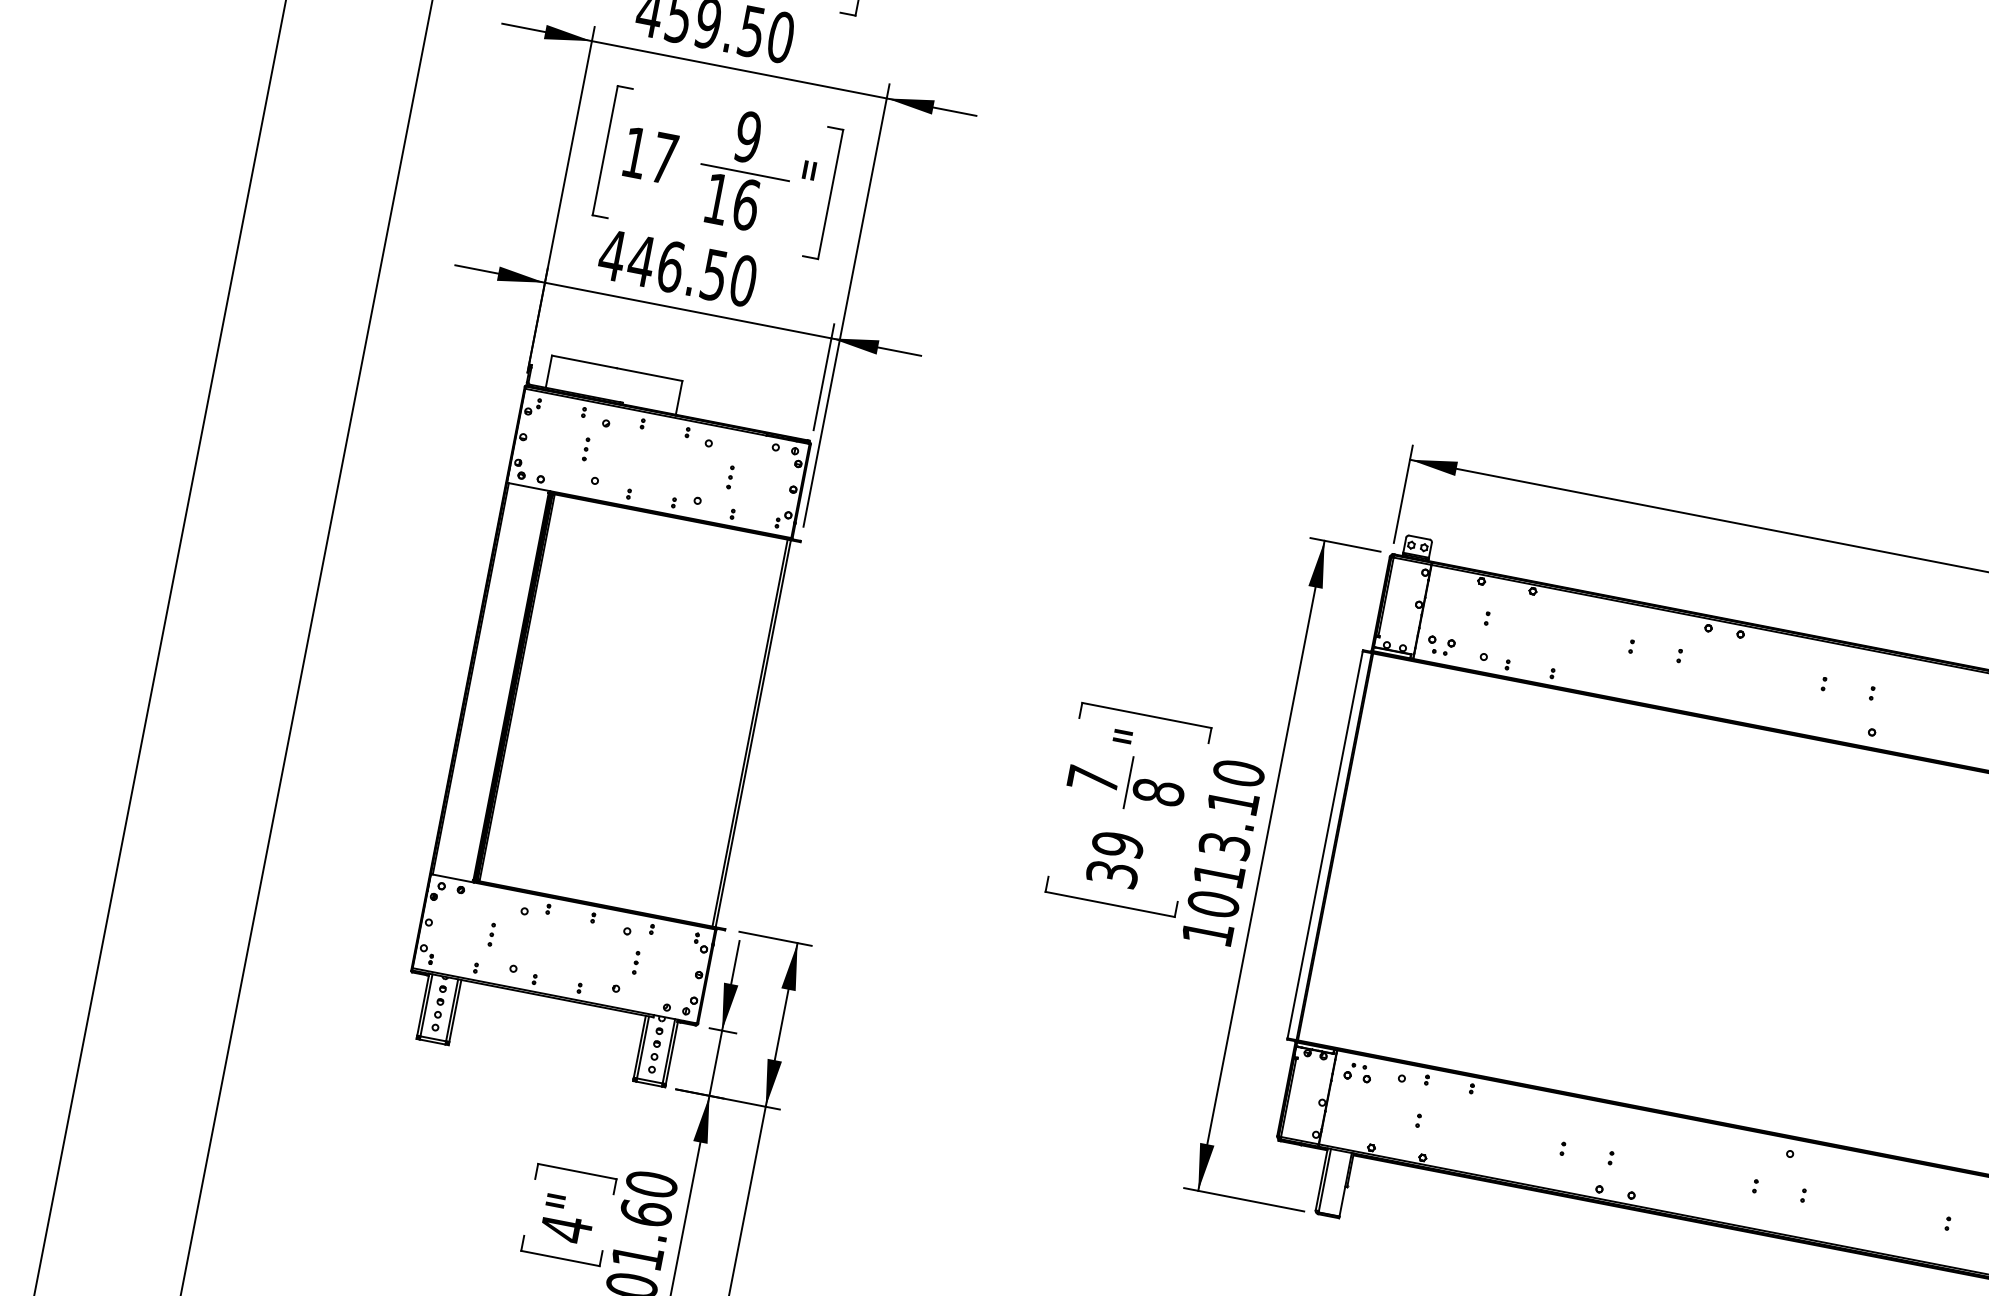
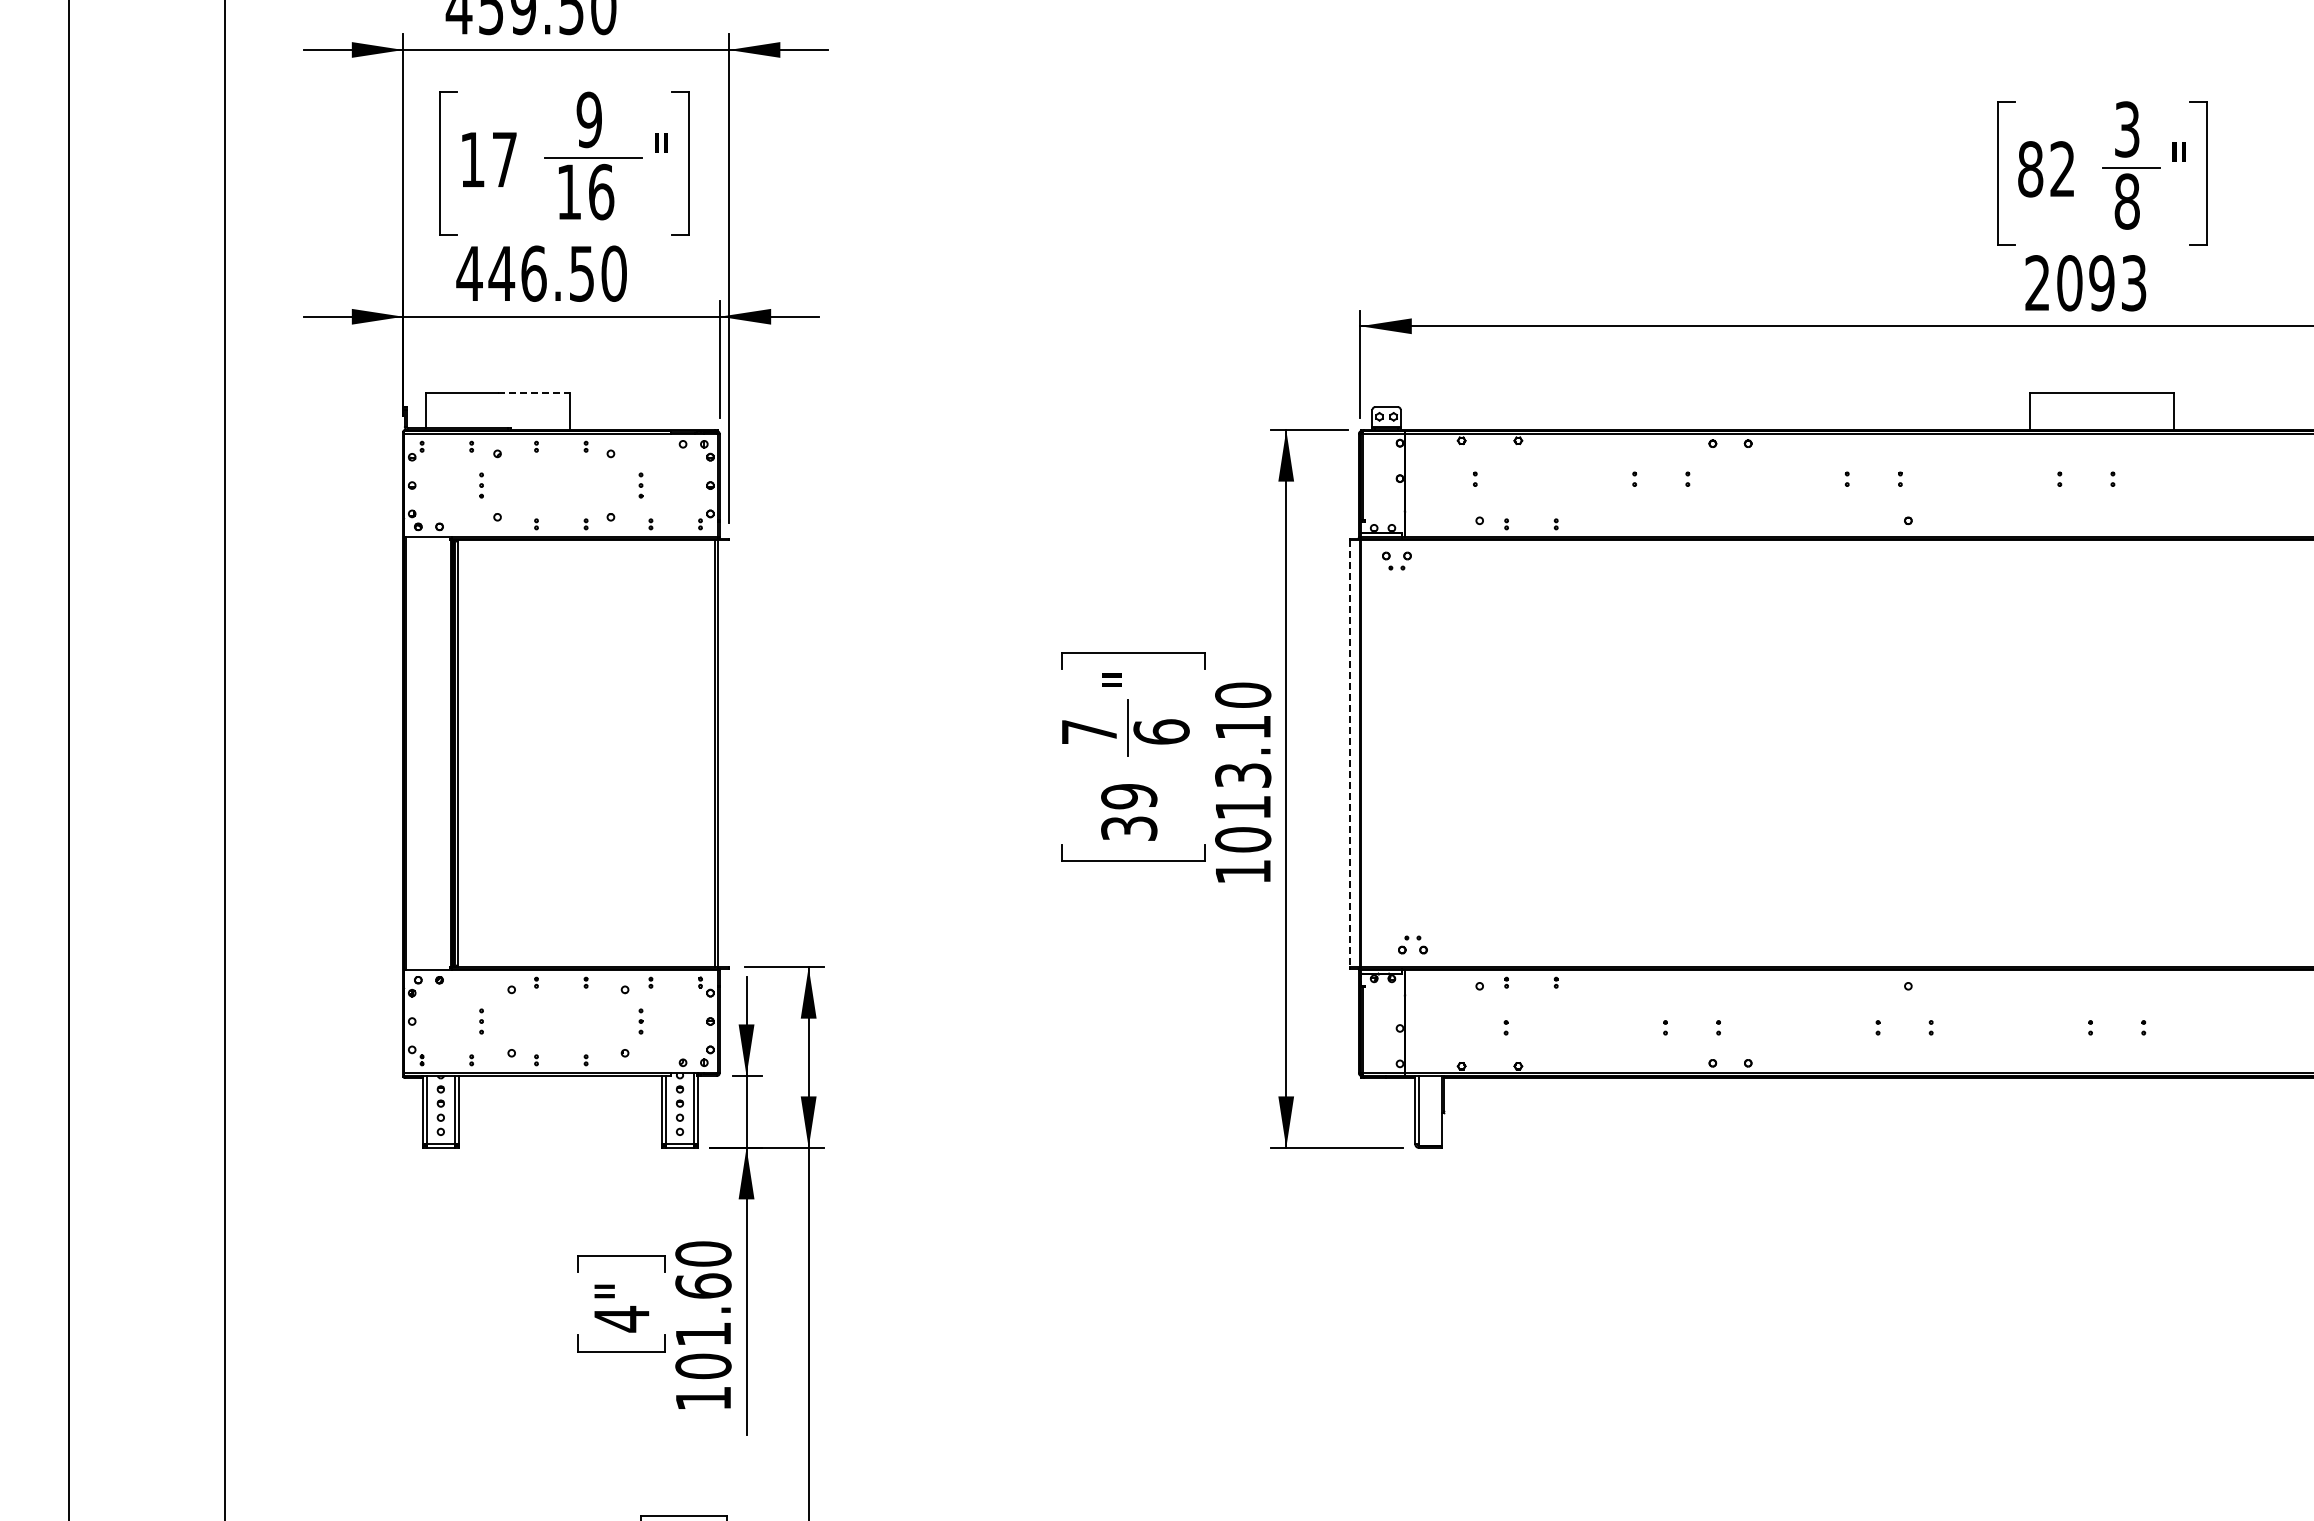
line: (650, 374) -> (534, 392), solid -> dashed
part: (1435, 641) -> (1390, 557), moved
text: (1158, 791) -> (1161, 731), 8 -> 6
line: (1324, 844) -> (1349, 753), solid -> dashed
part: (1355, 1066) -> (1408, 939), moved

